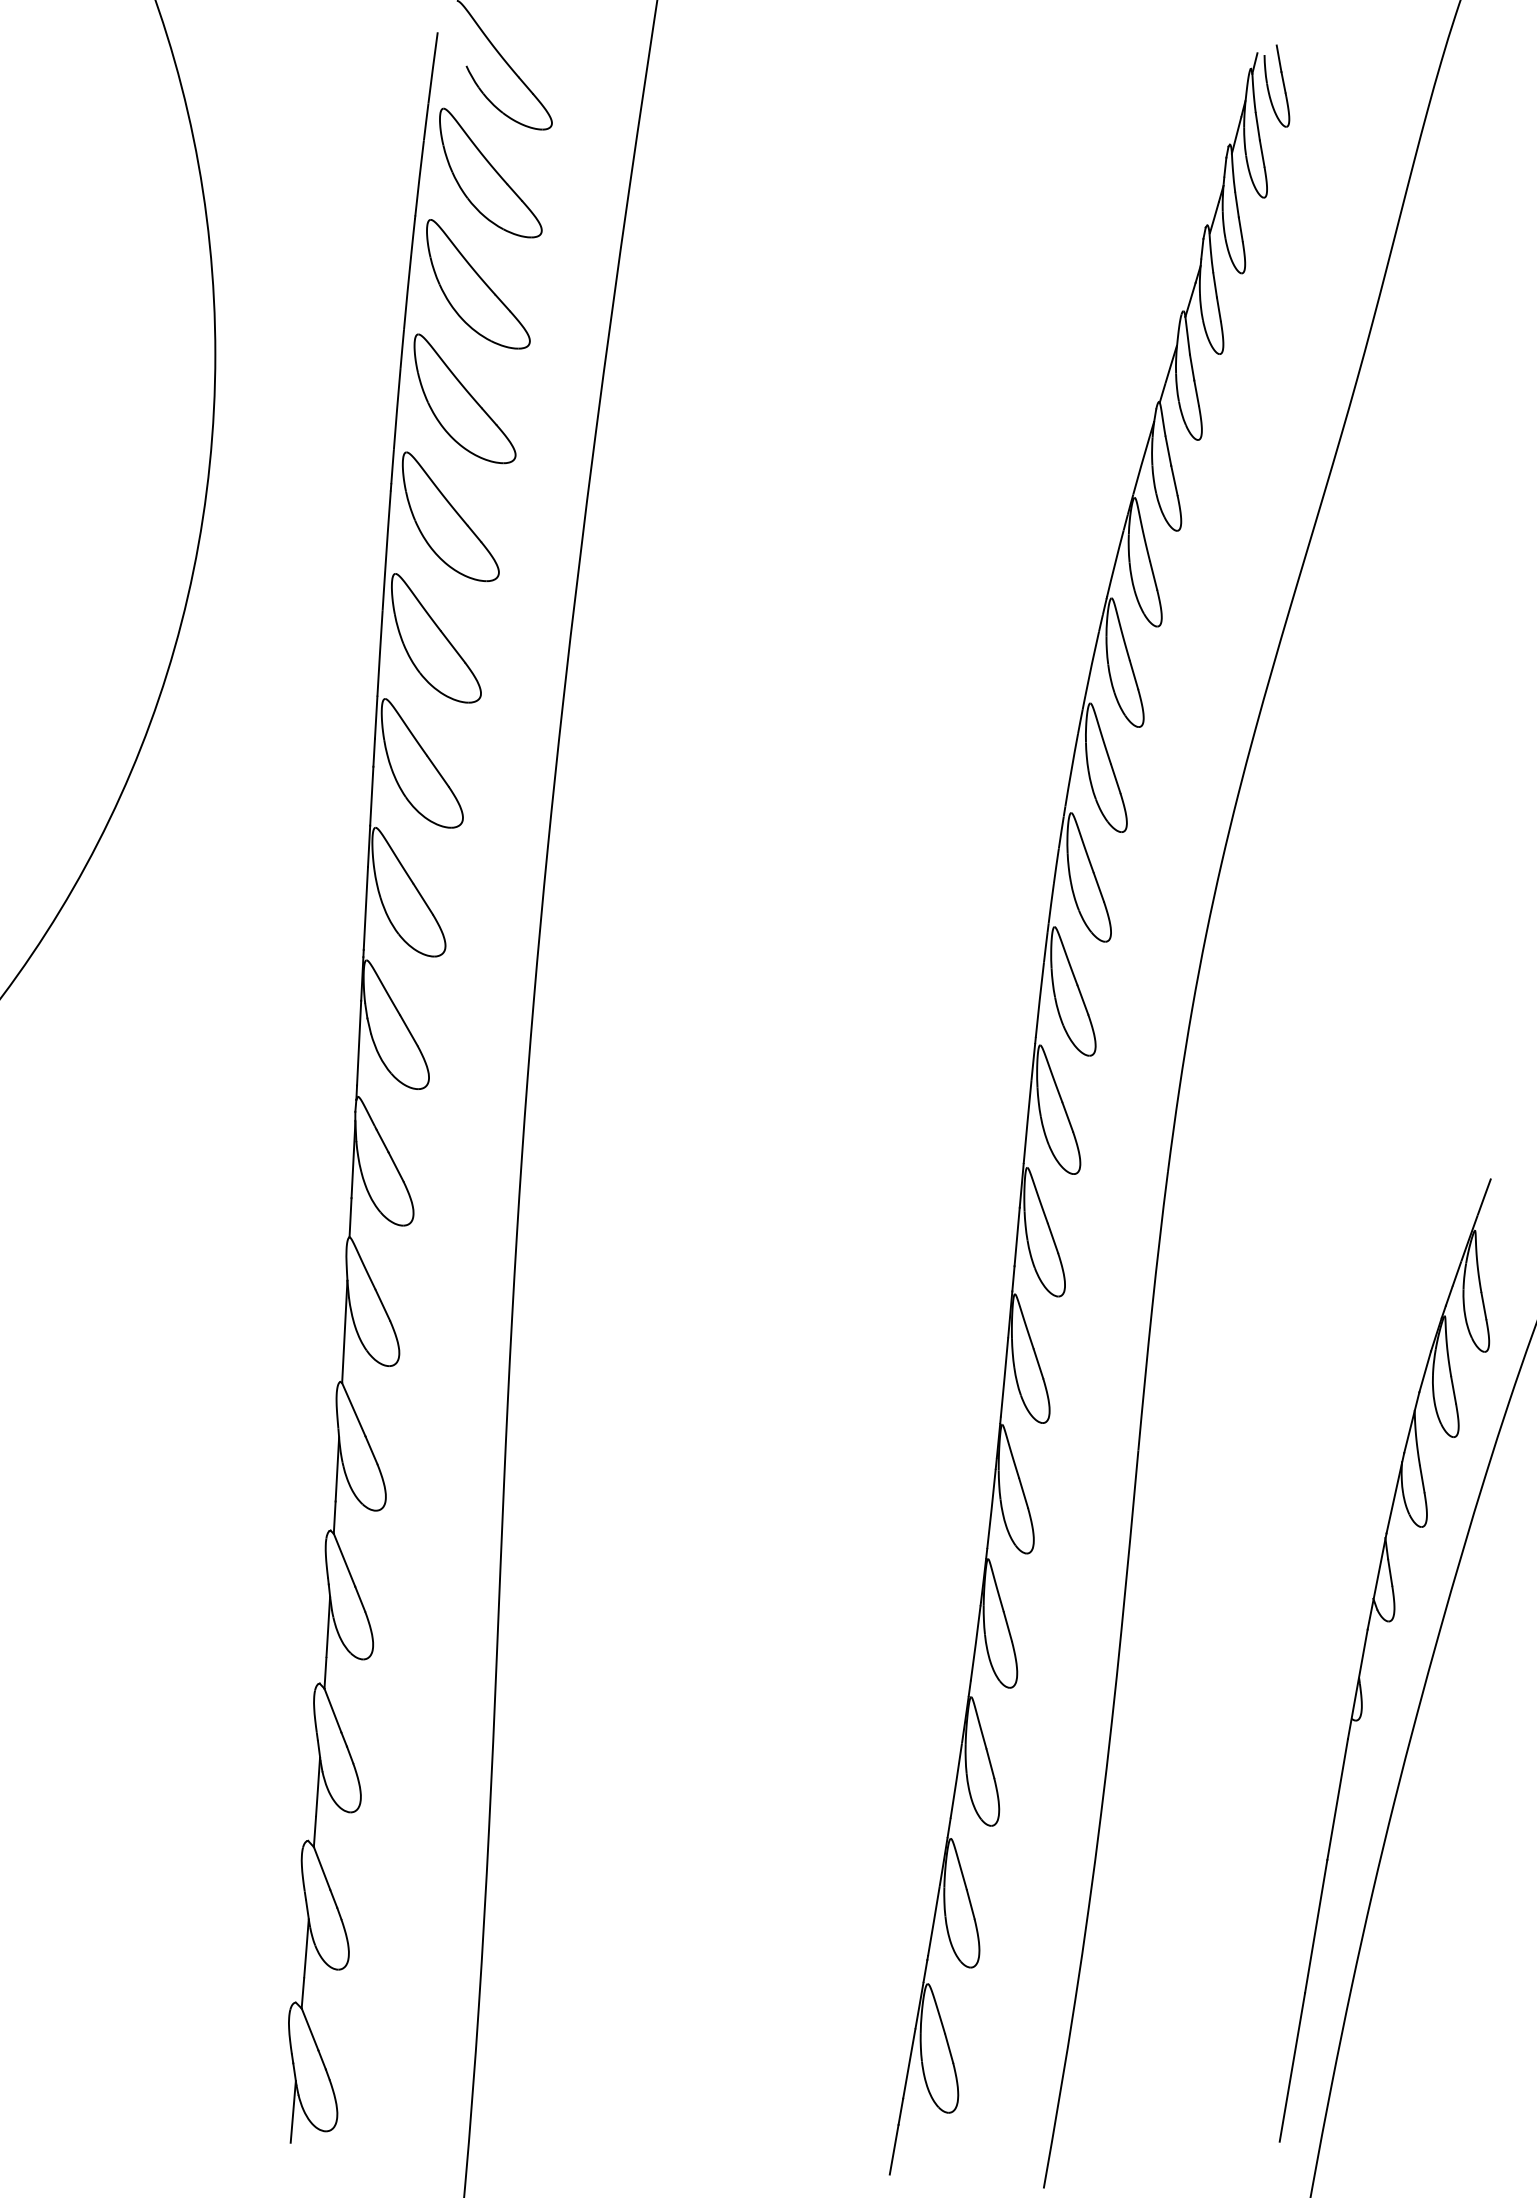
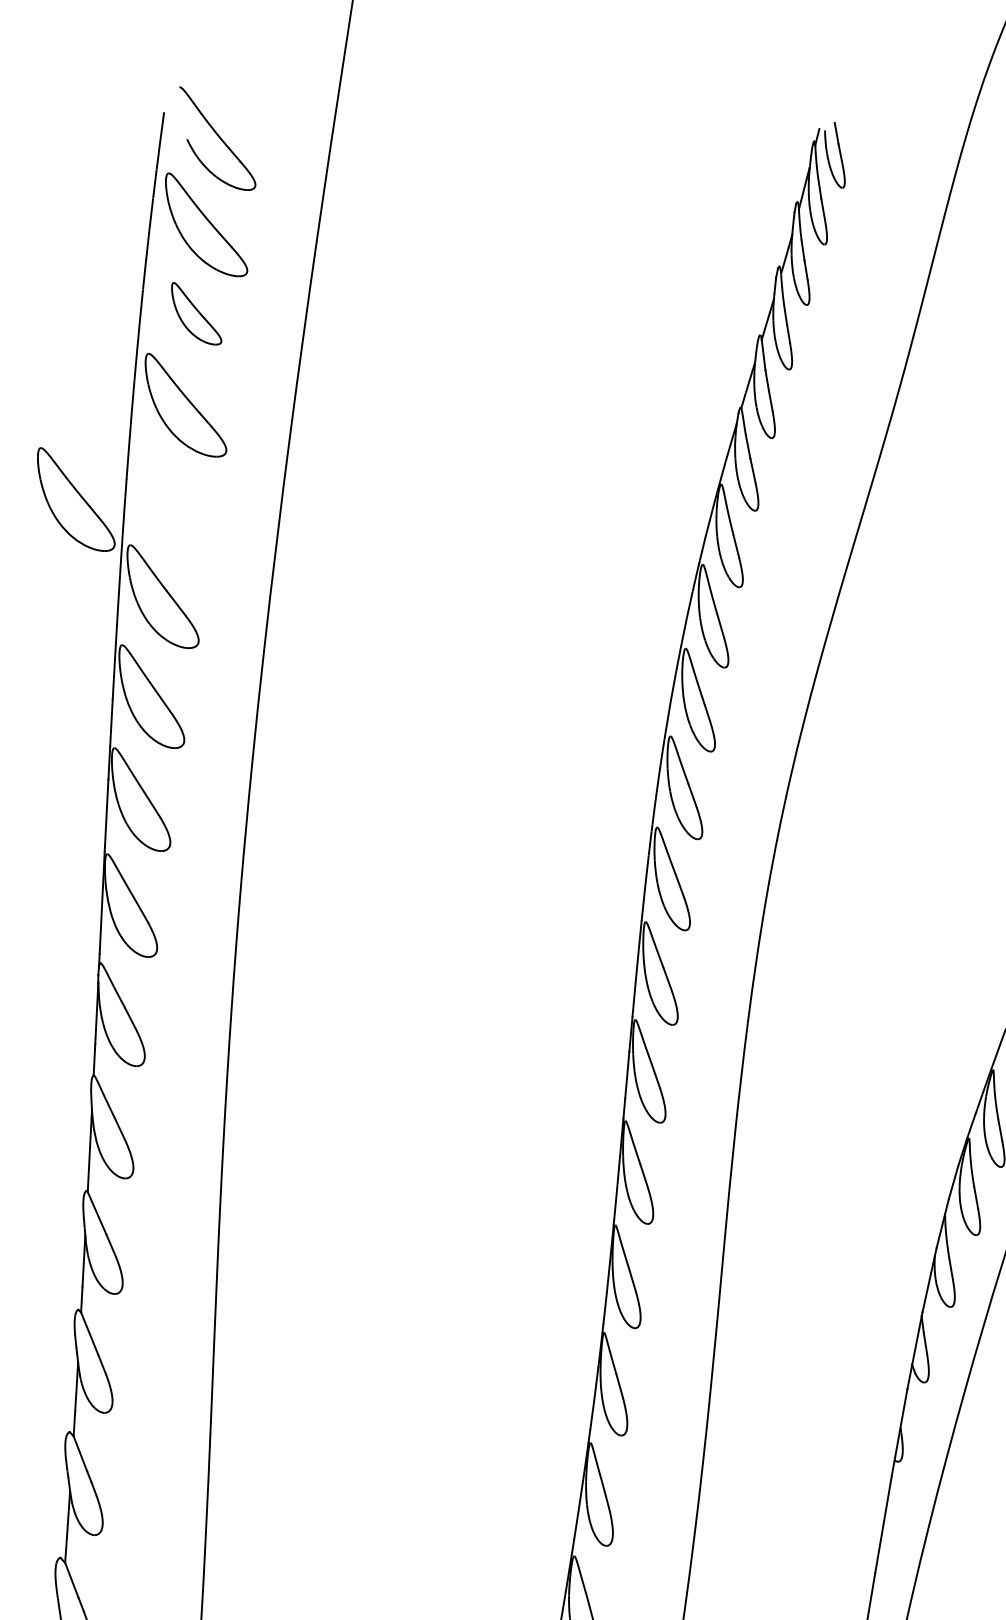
part: (478, 284) -> (196, 313), size x0.6
part: (450, 516) -> (76, 499), moved

